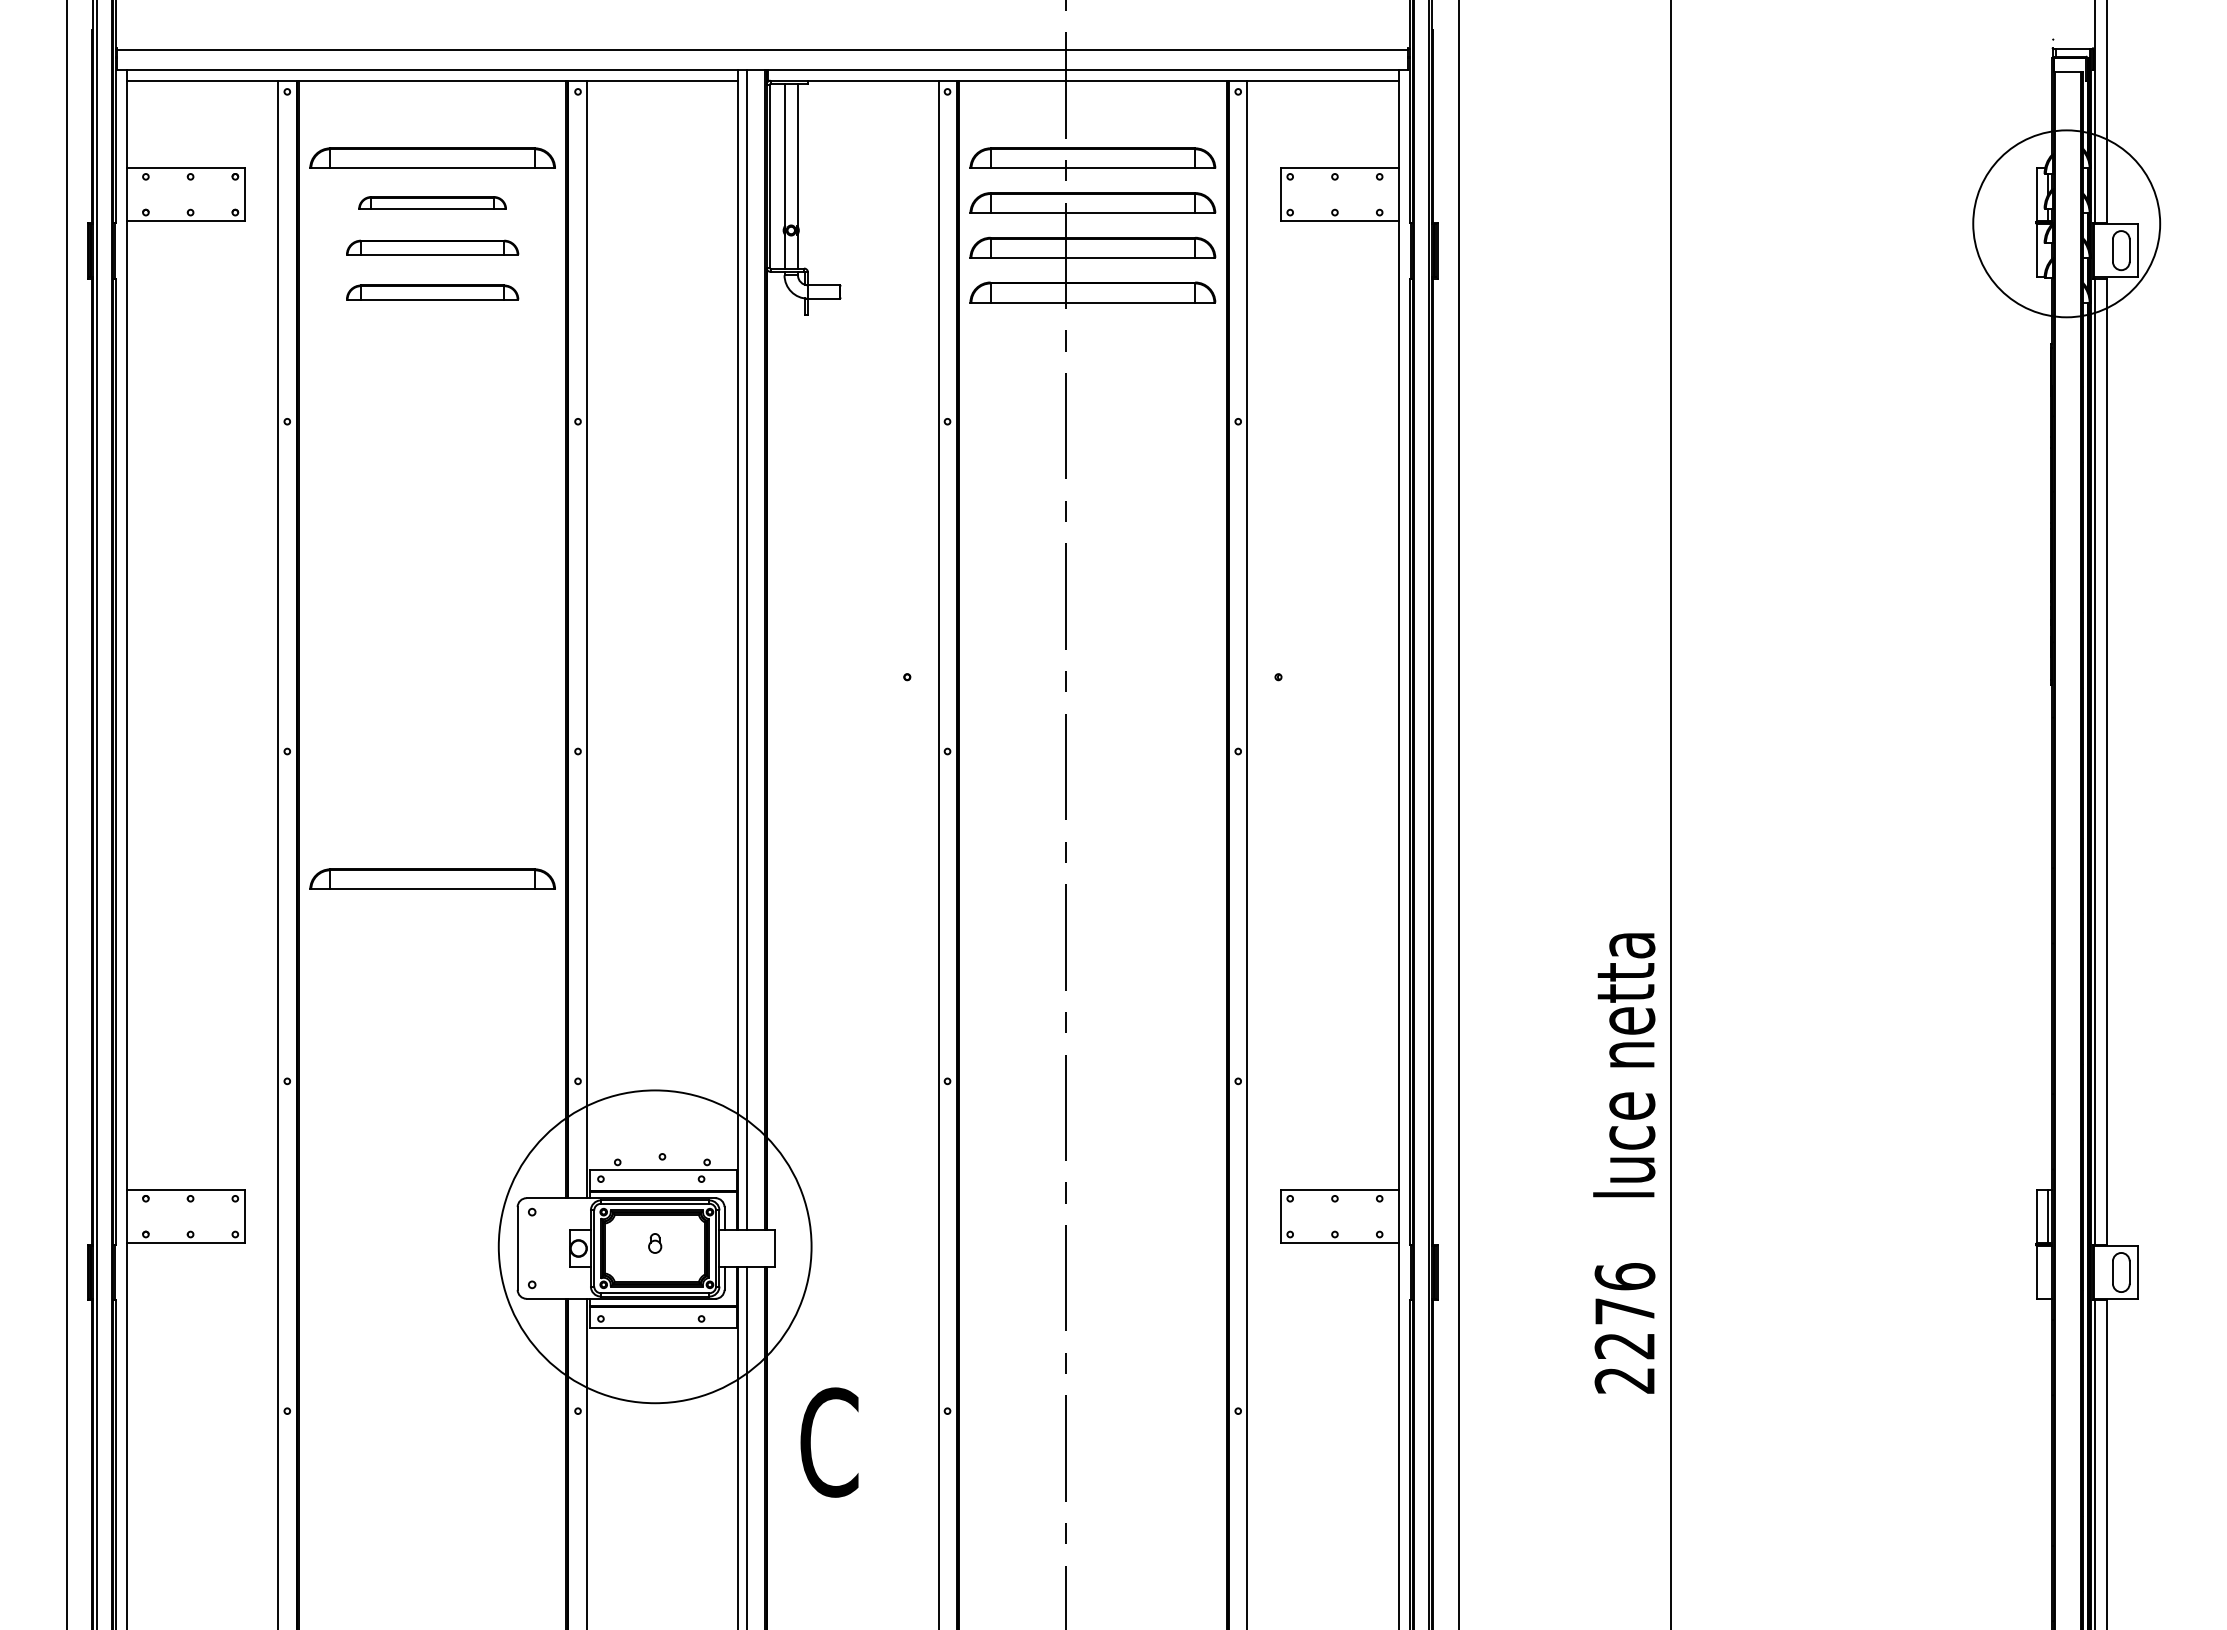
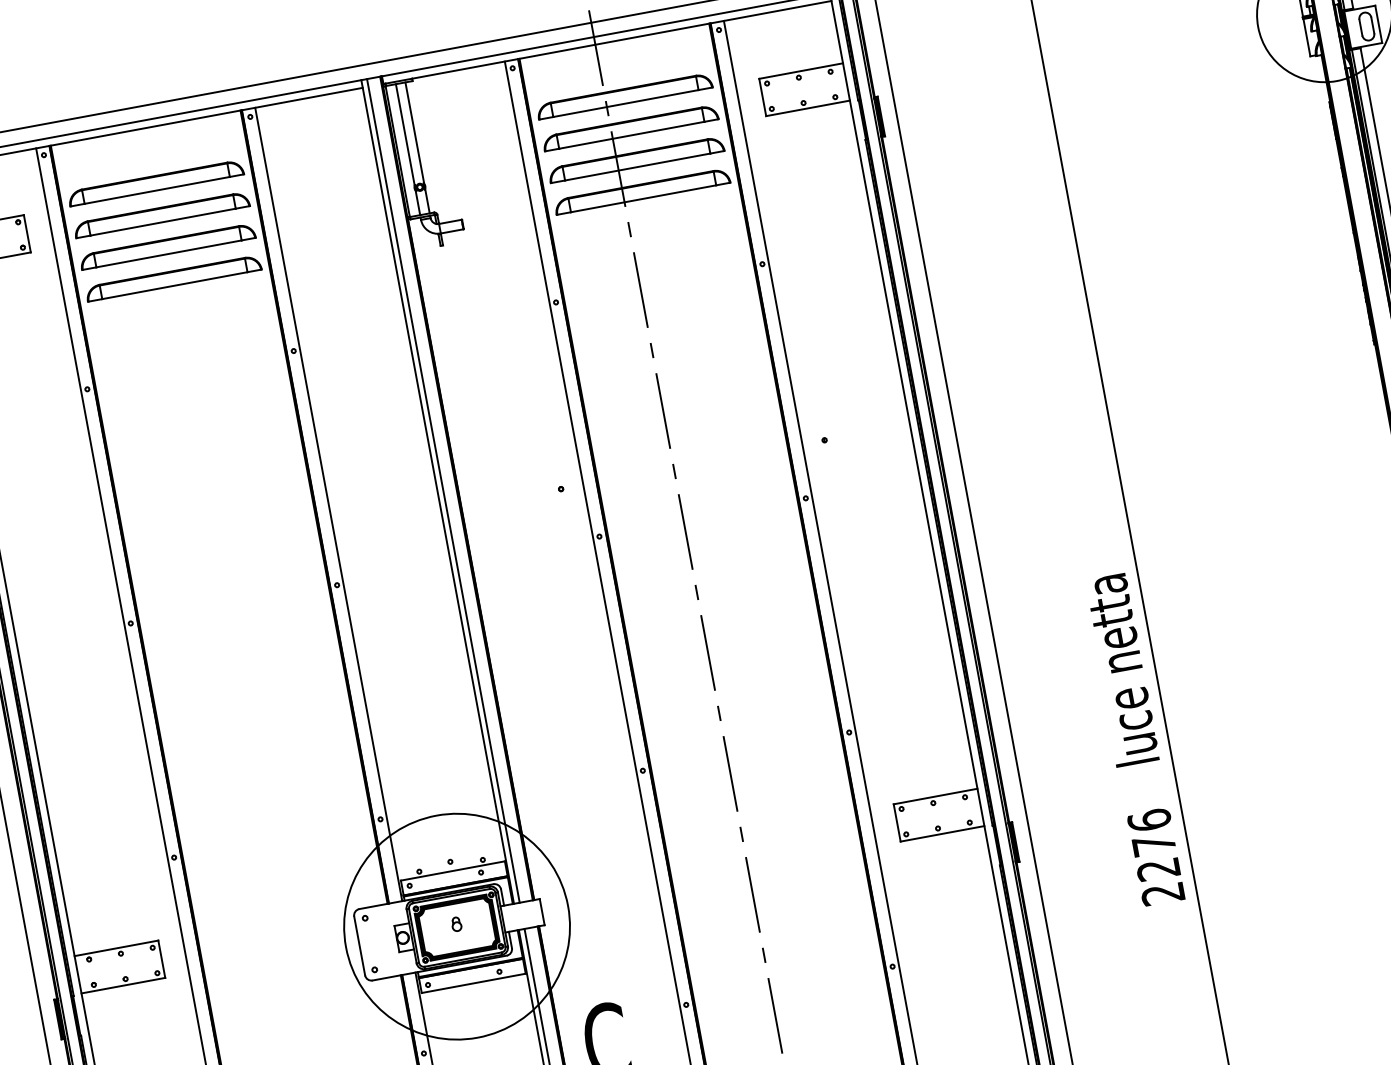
part: (432, 202) -> (161, 214), size x1.67
part: (432, 247) -> (167, 246), size x1.43
part: (432, 292) -> (173, 278), size x1.43
part: (432, 878) -> (250, 694), removed

